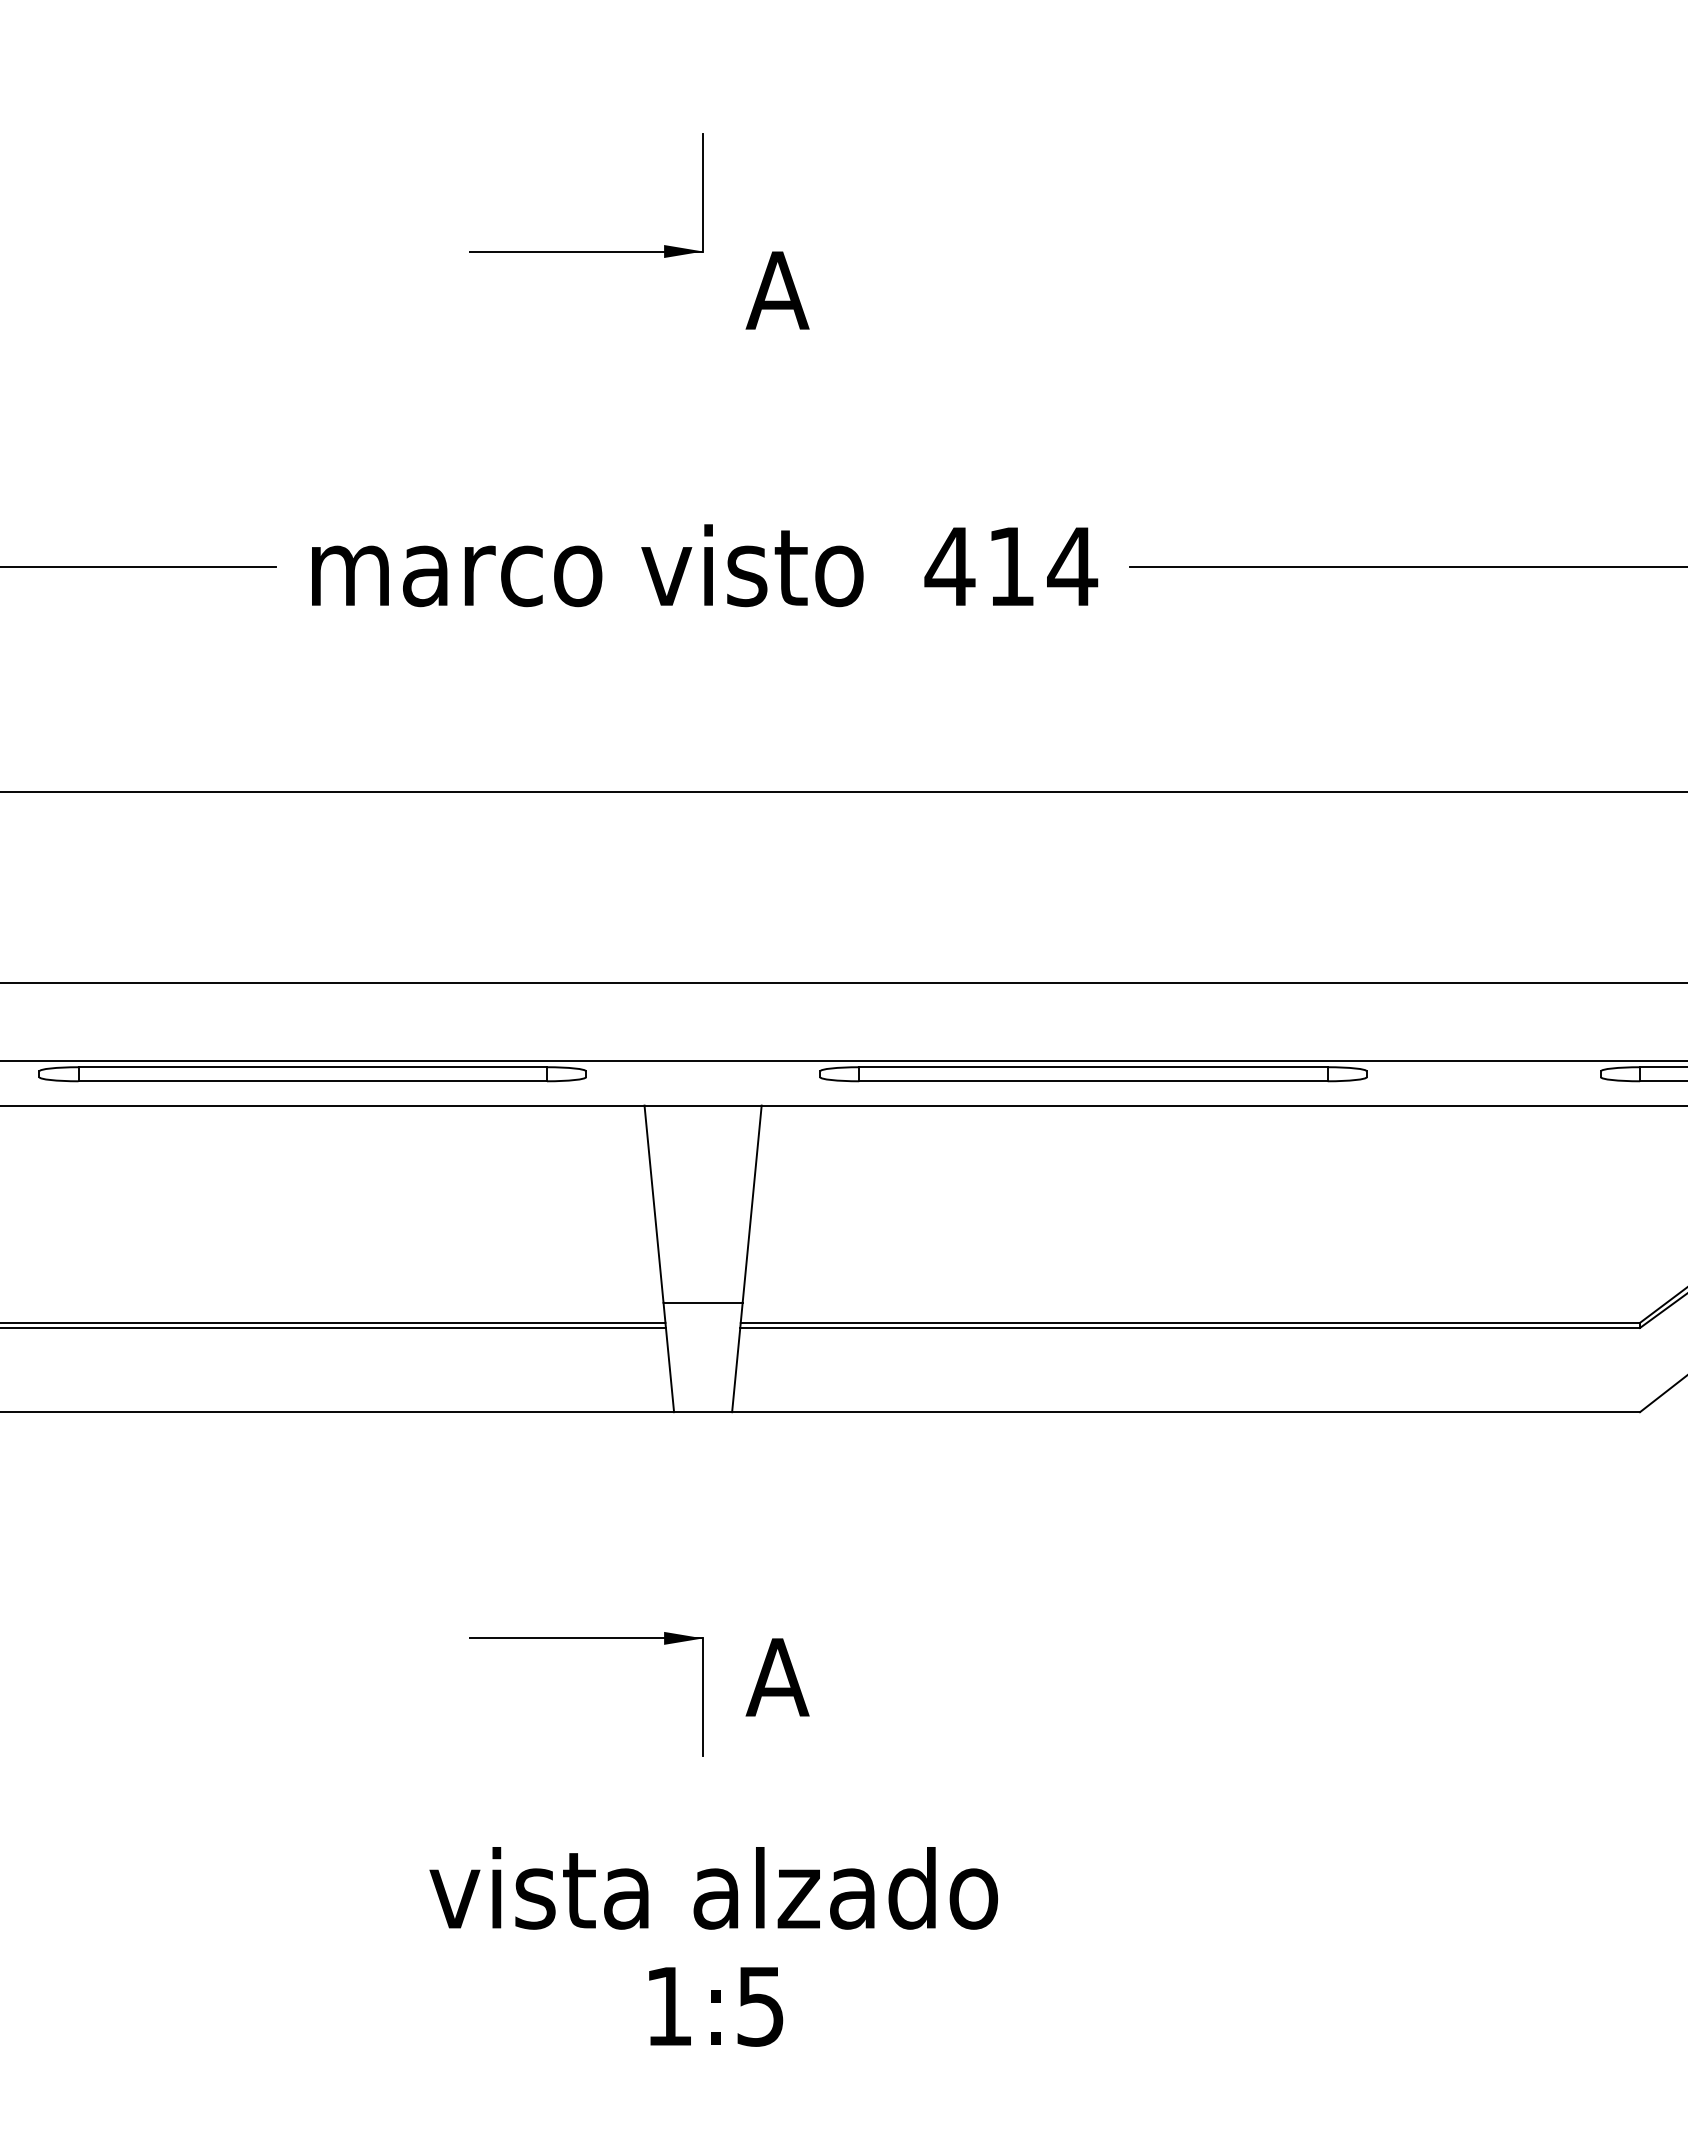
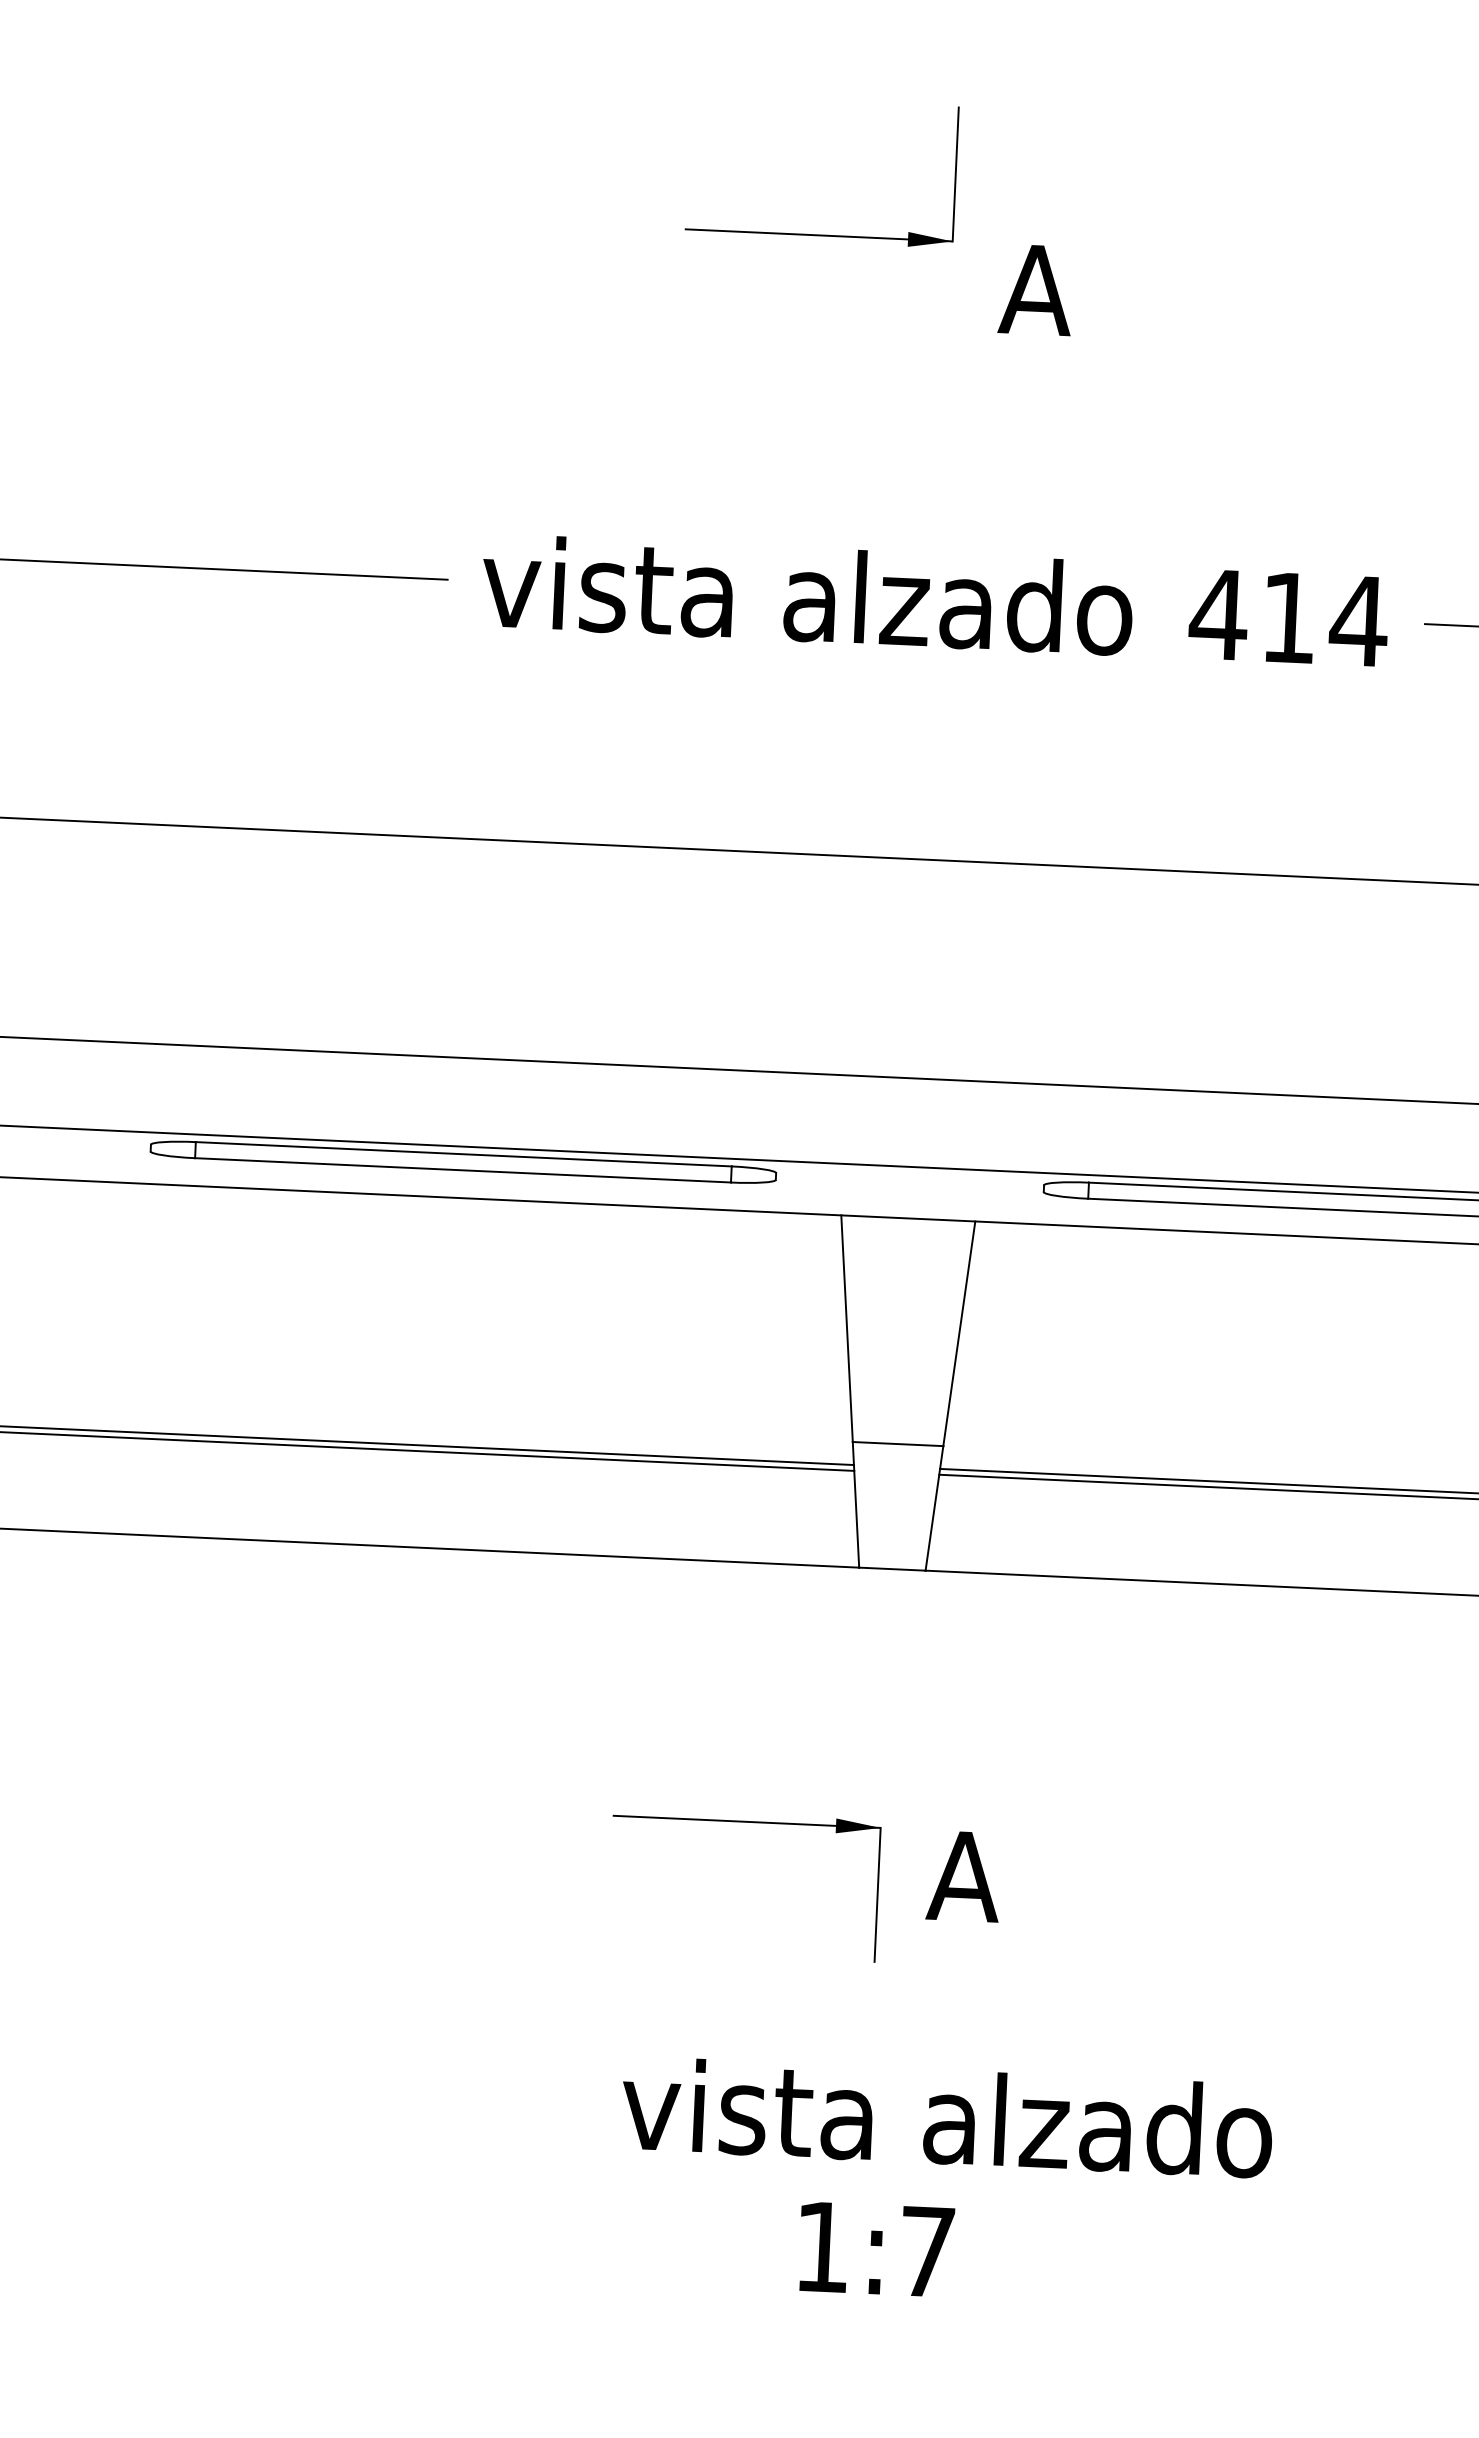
text: (590, 565) -> (807, 594), marco visto -> vista alzado
text: (713, 1888) -> (947, 2117), moved
text: (760, 2006) -> (927, 2251), 5 -> 7

